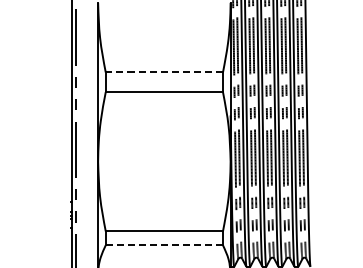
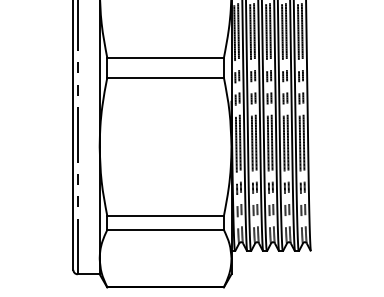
line: (164, 72) -> (165, 58), dashed -> solid
line: (165, 244) -> (166, 229), dashed -> solid

